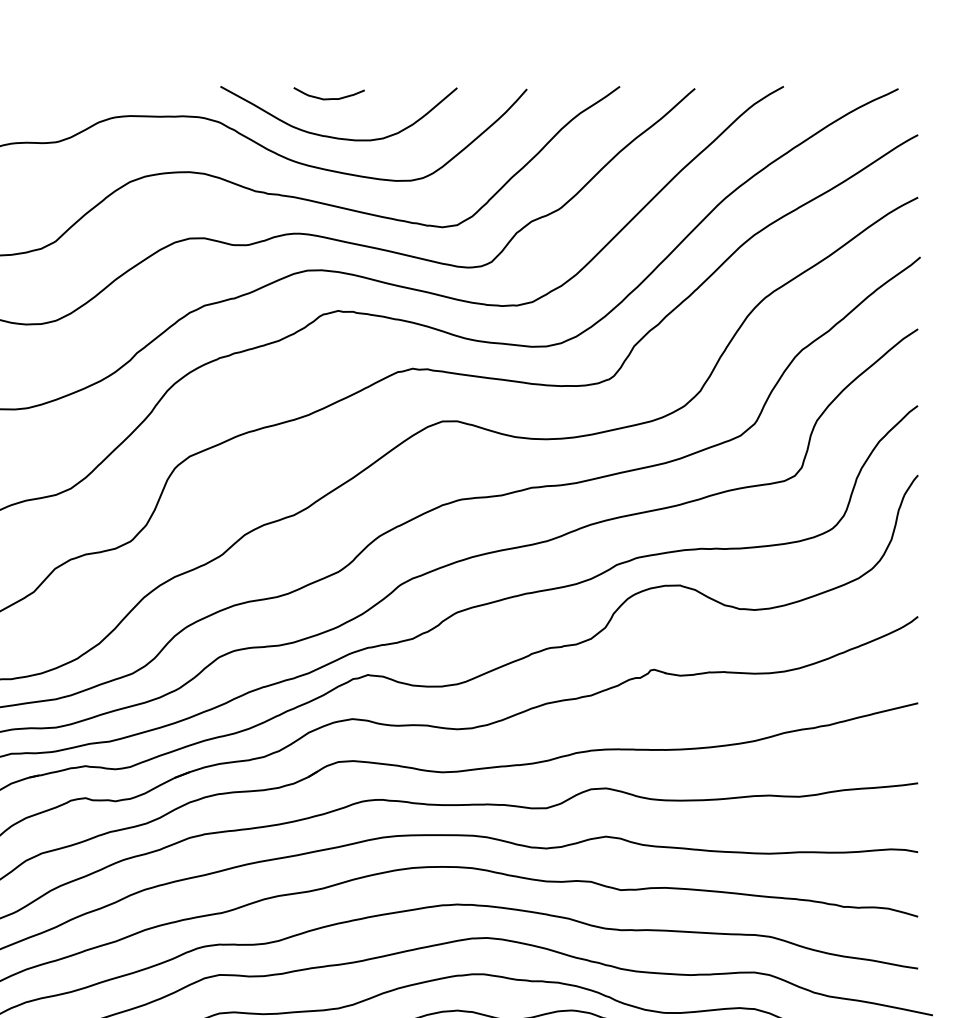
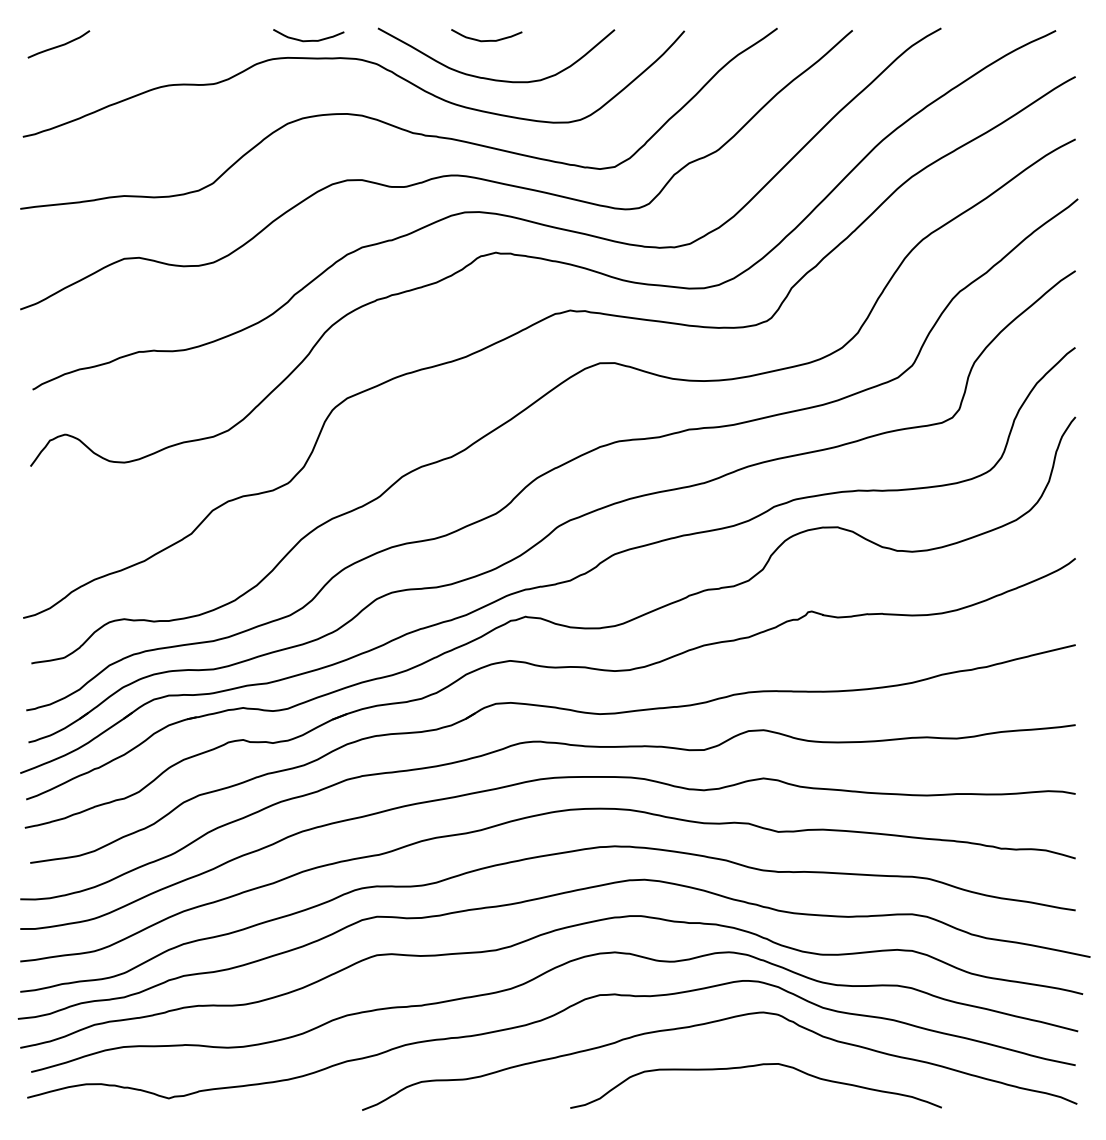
curve: (150, 98) -> (308, 40), added

